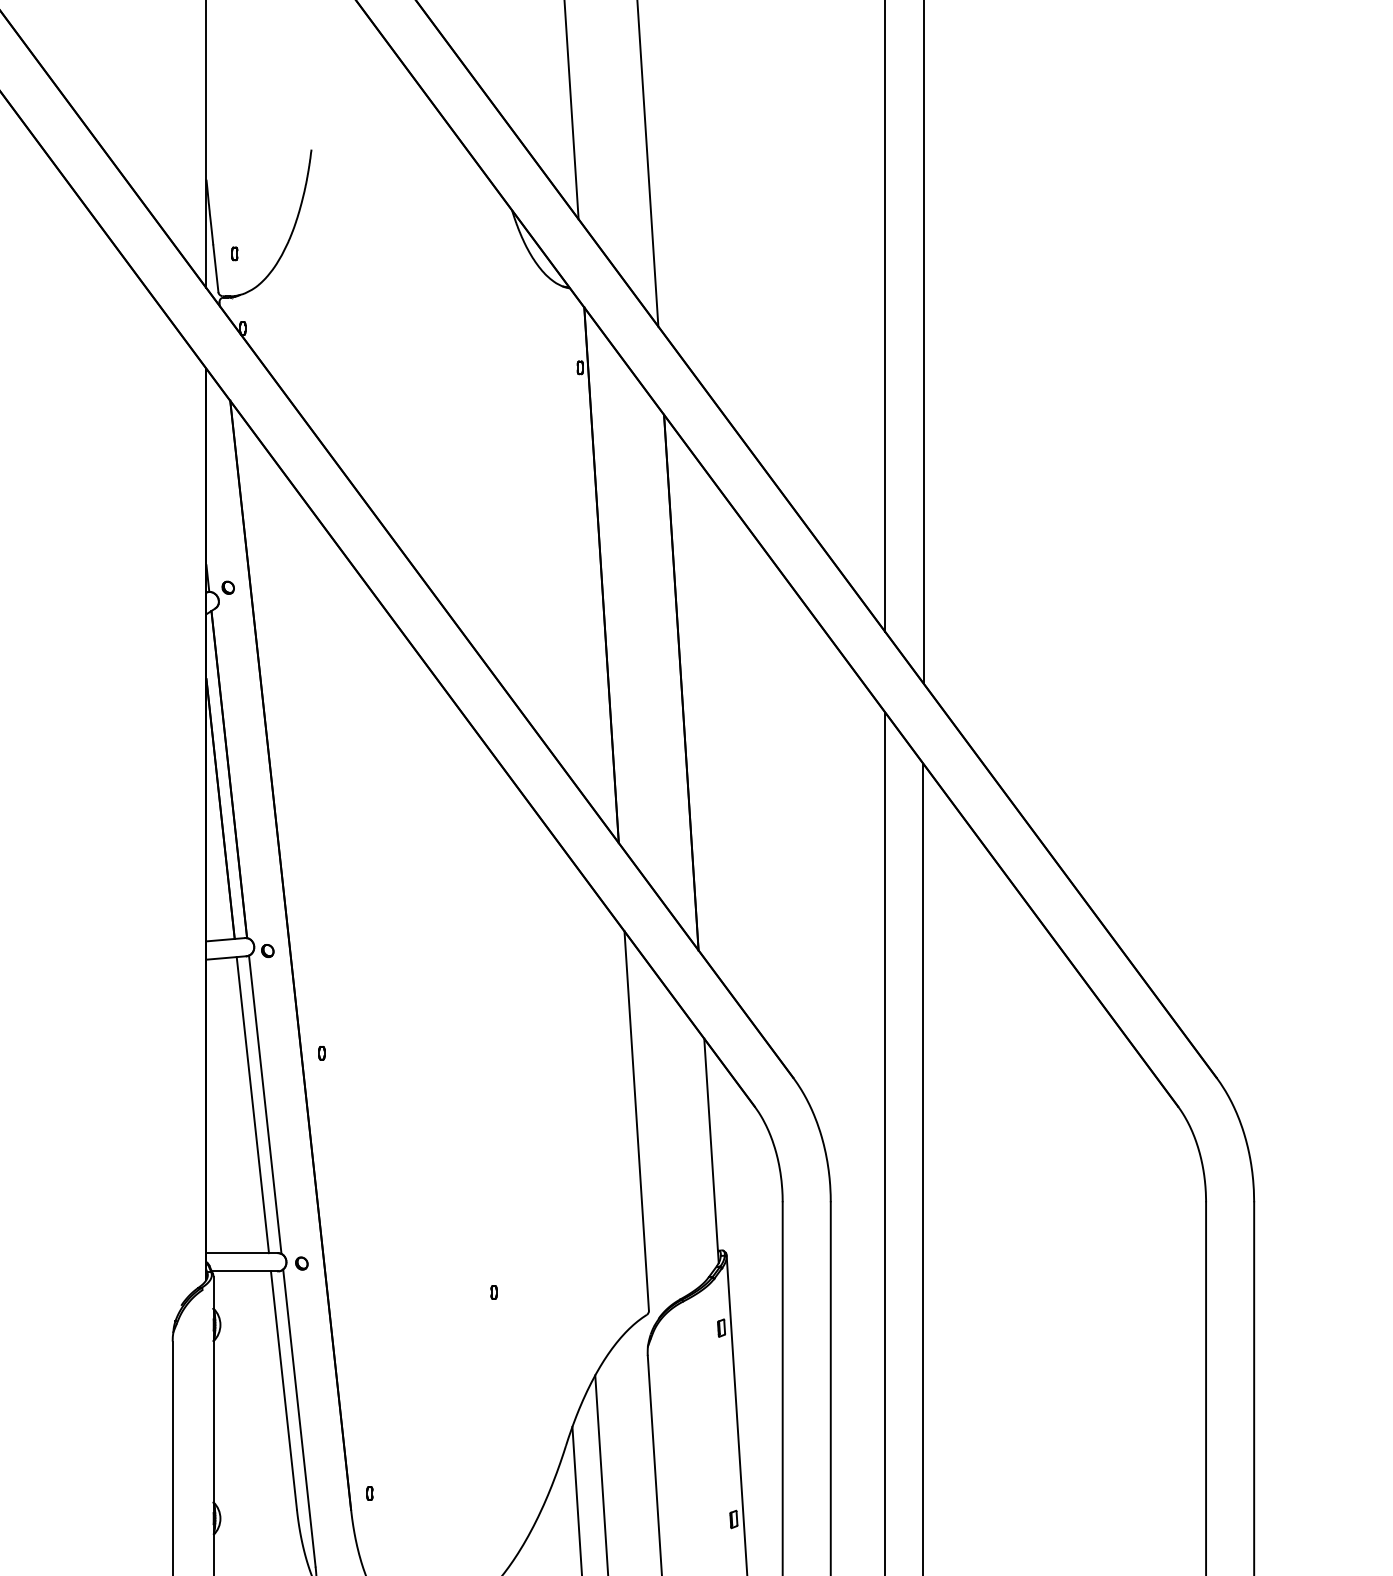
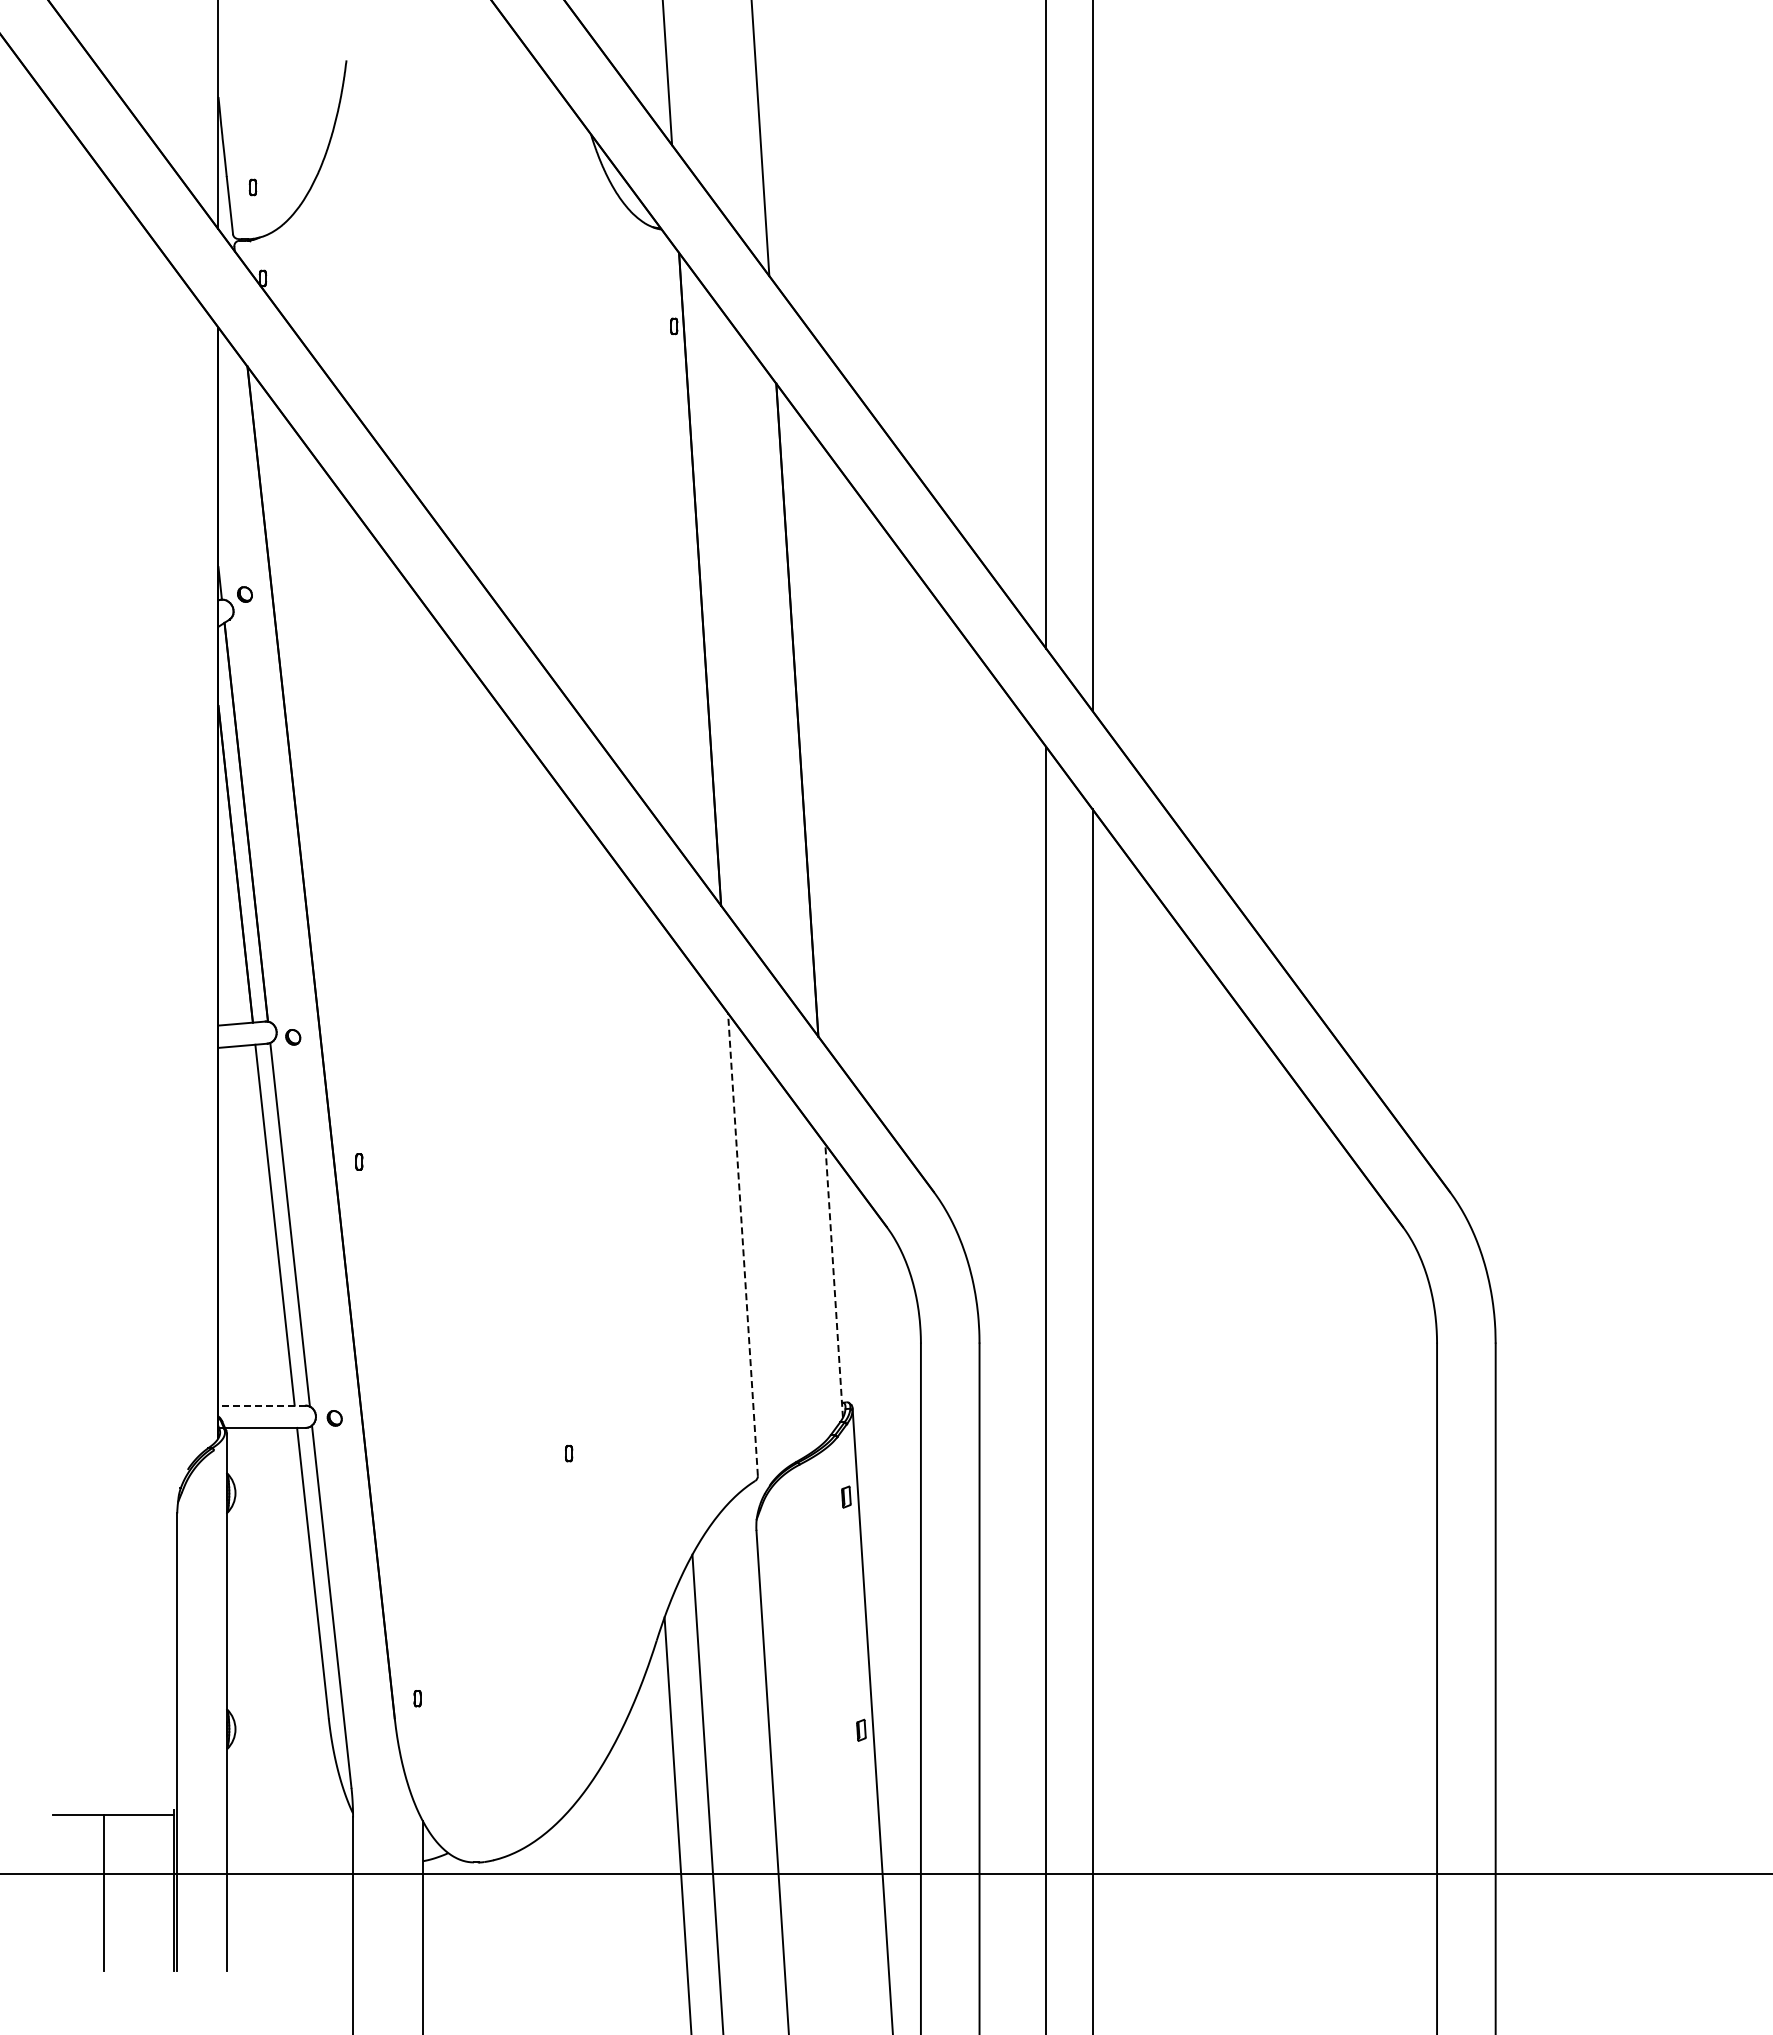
line: (636, 1120) -> (742, 1244), solid -> dashed
line: (711, 1150) -> (834, 1280), solid -> dashed
line: (242, 1253) -> (262, 1405), solid -> dashed

